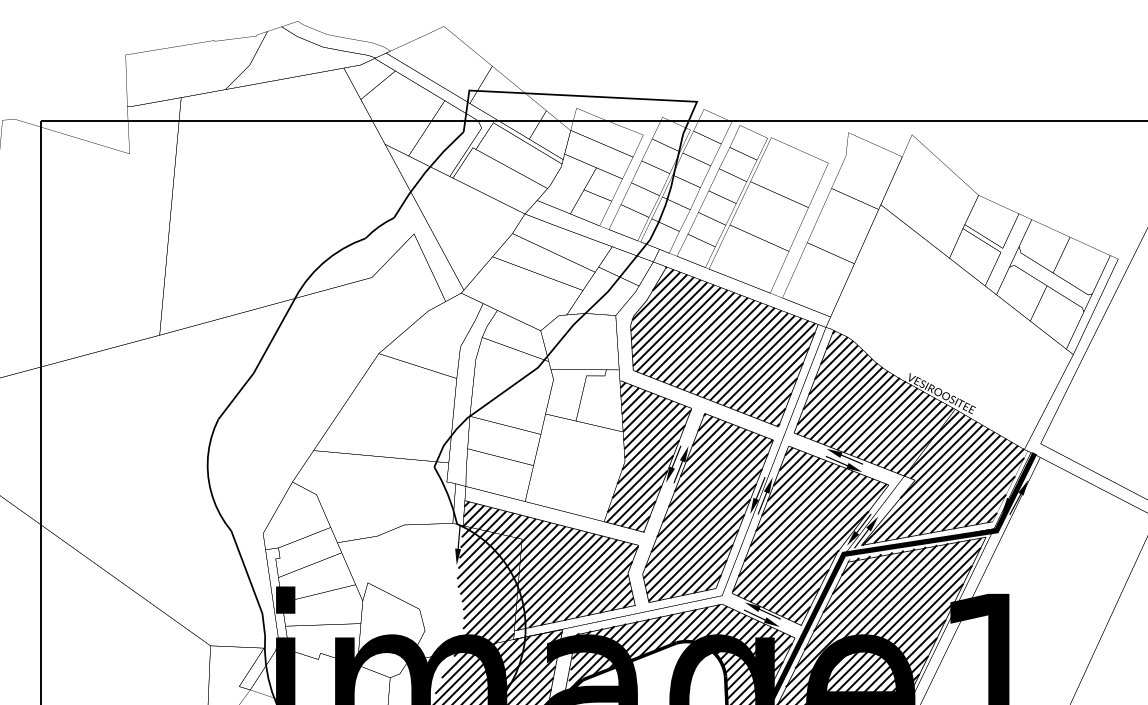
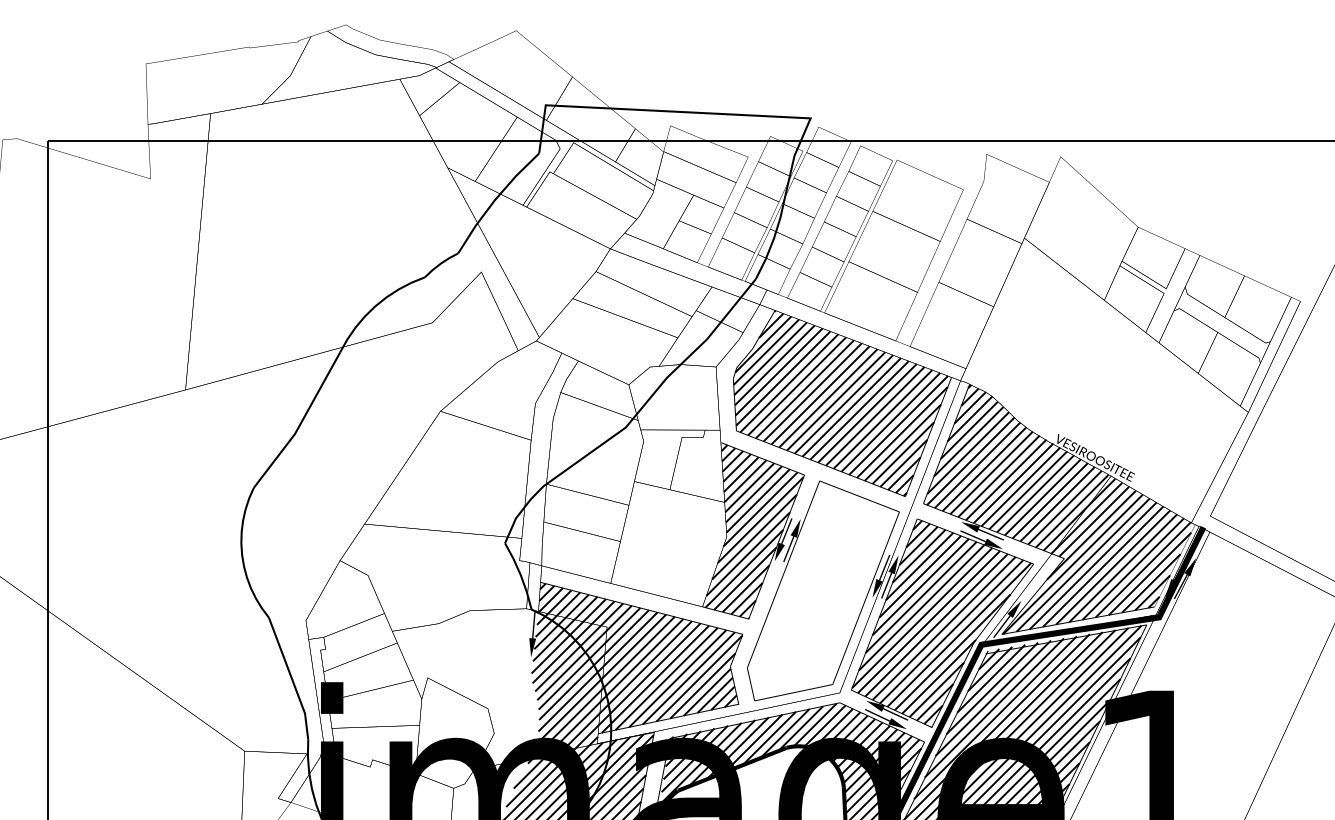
hatch: (708, 507) -> (823, 590), removed
fill: (859, 529) -> (999, 615), removed

